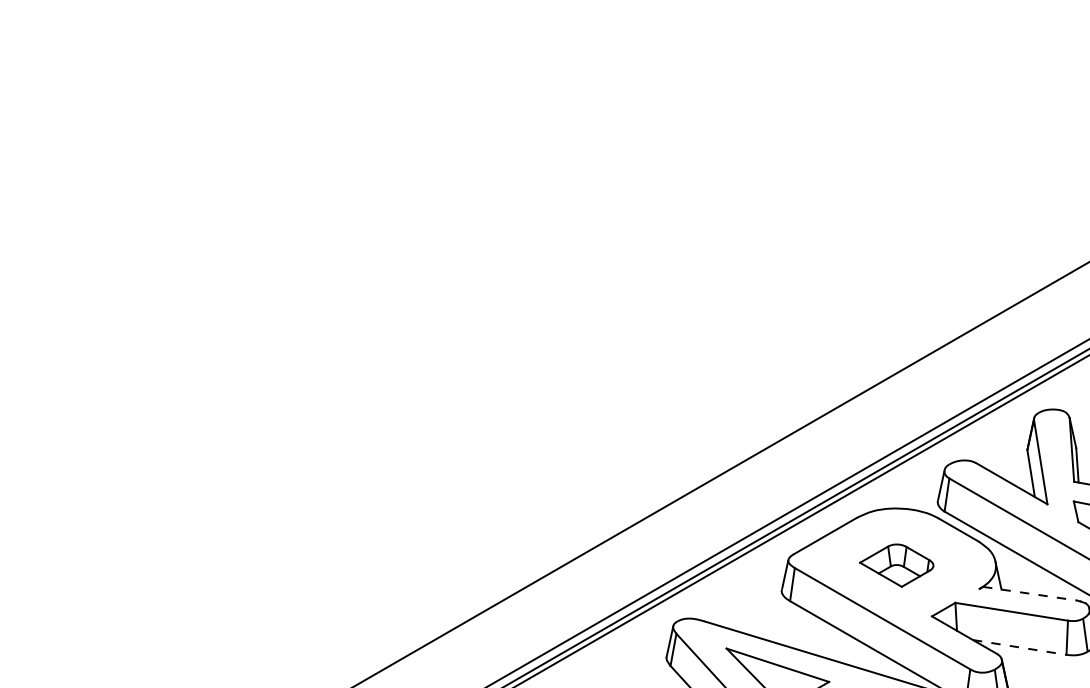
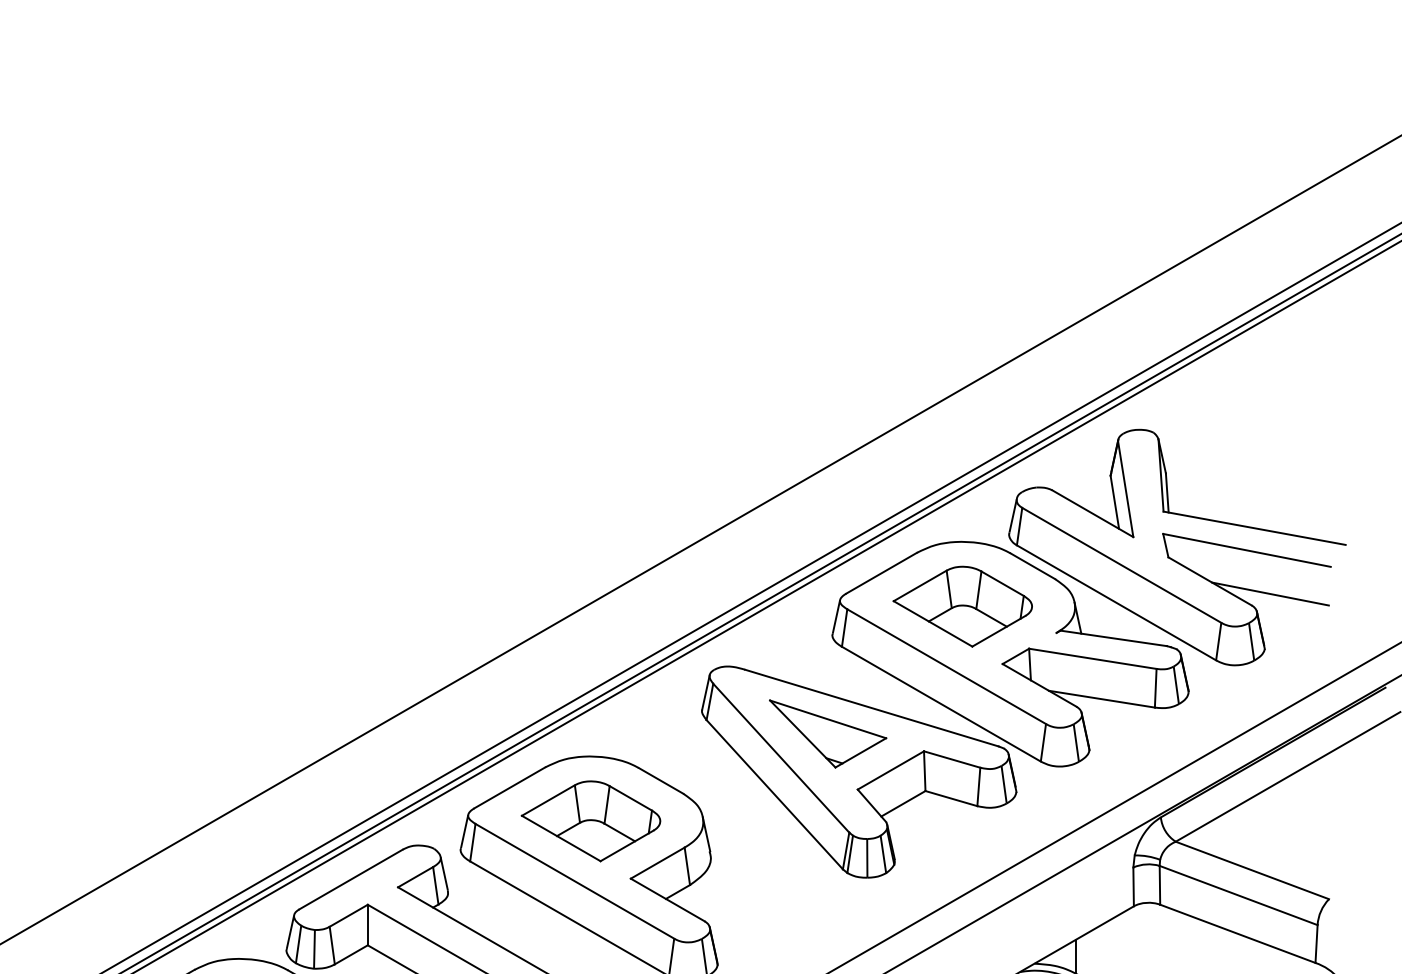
part: (896, 565) -> (962, 606), size x1.67
line: (1029, 593) -> (1113, 638), dashed -> solid
line: (1019, 647) -> (1101, 699), dashed -> solid

